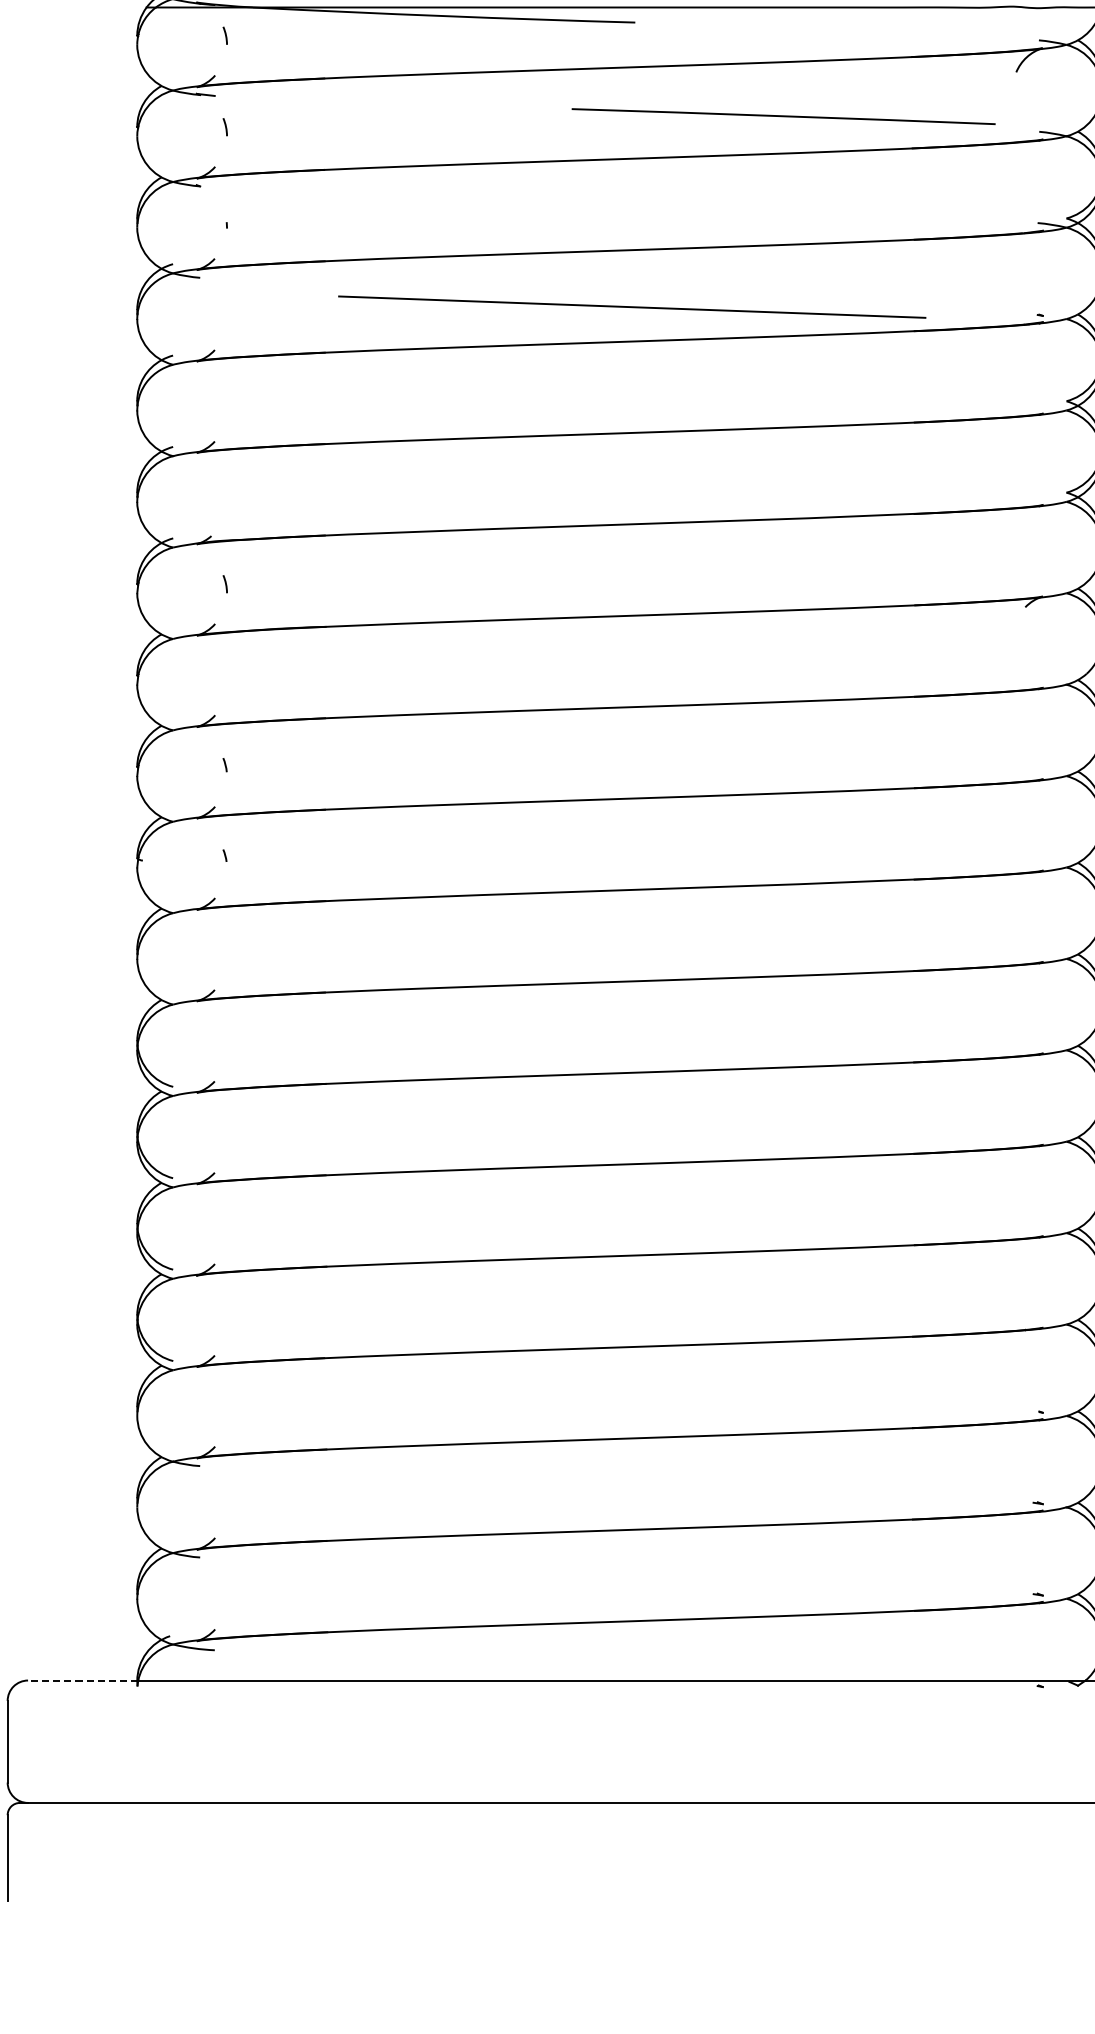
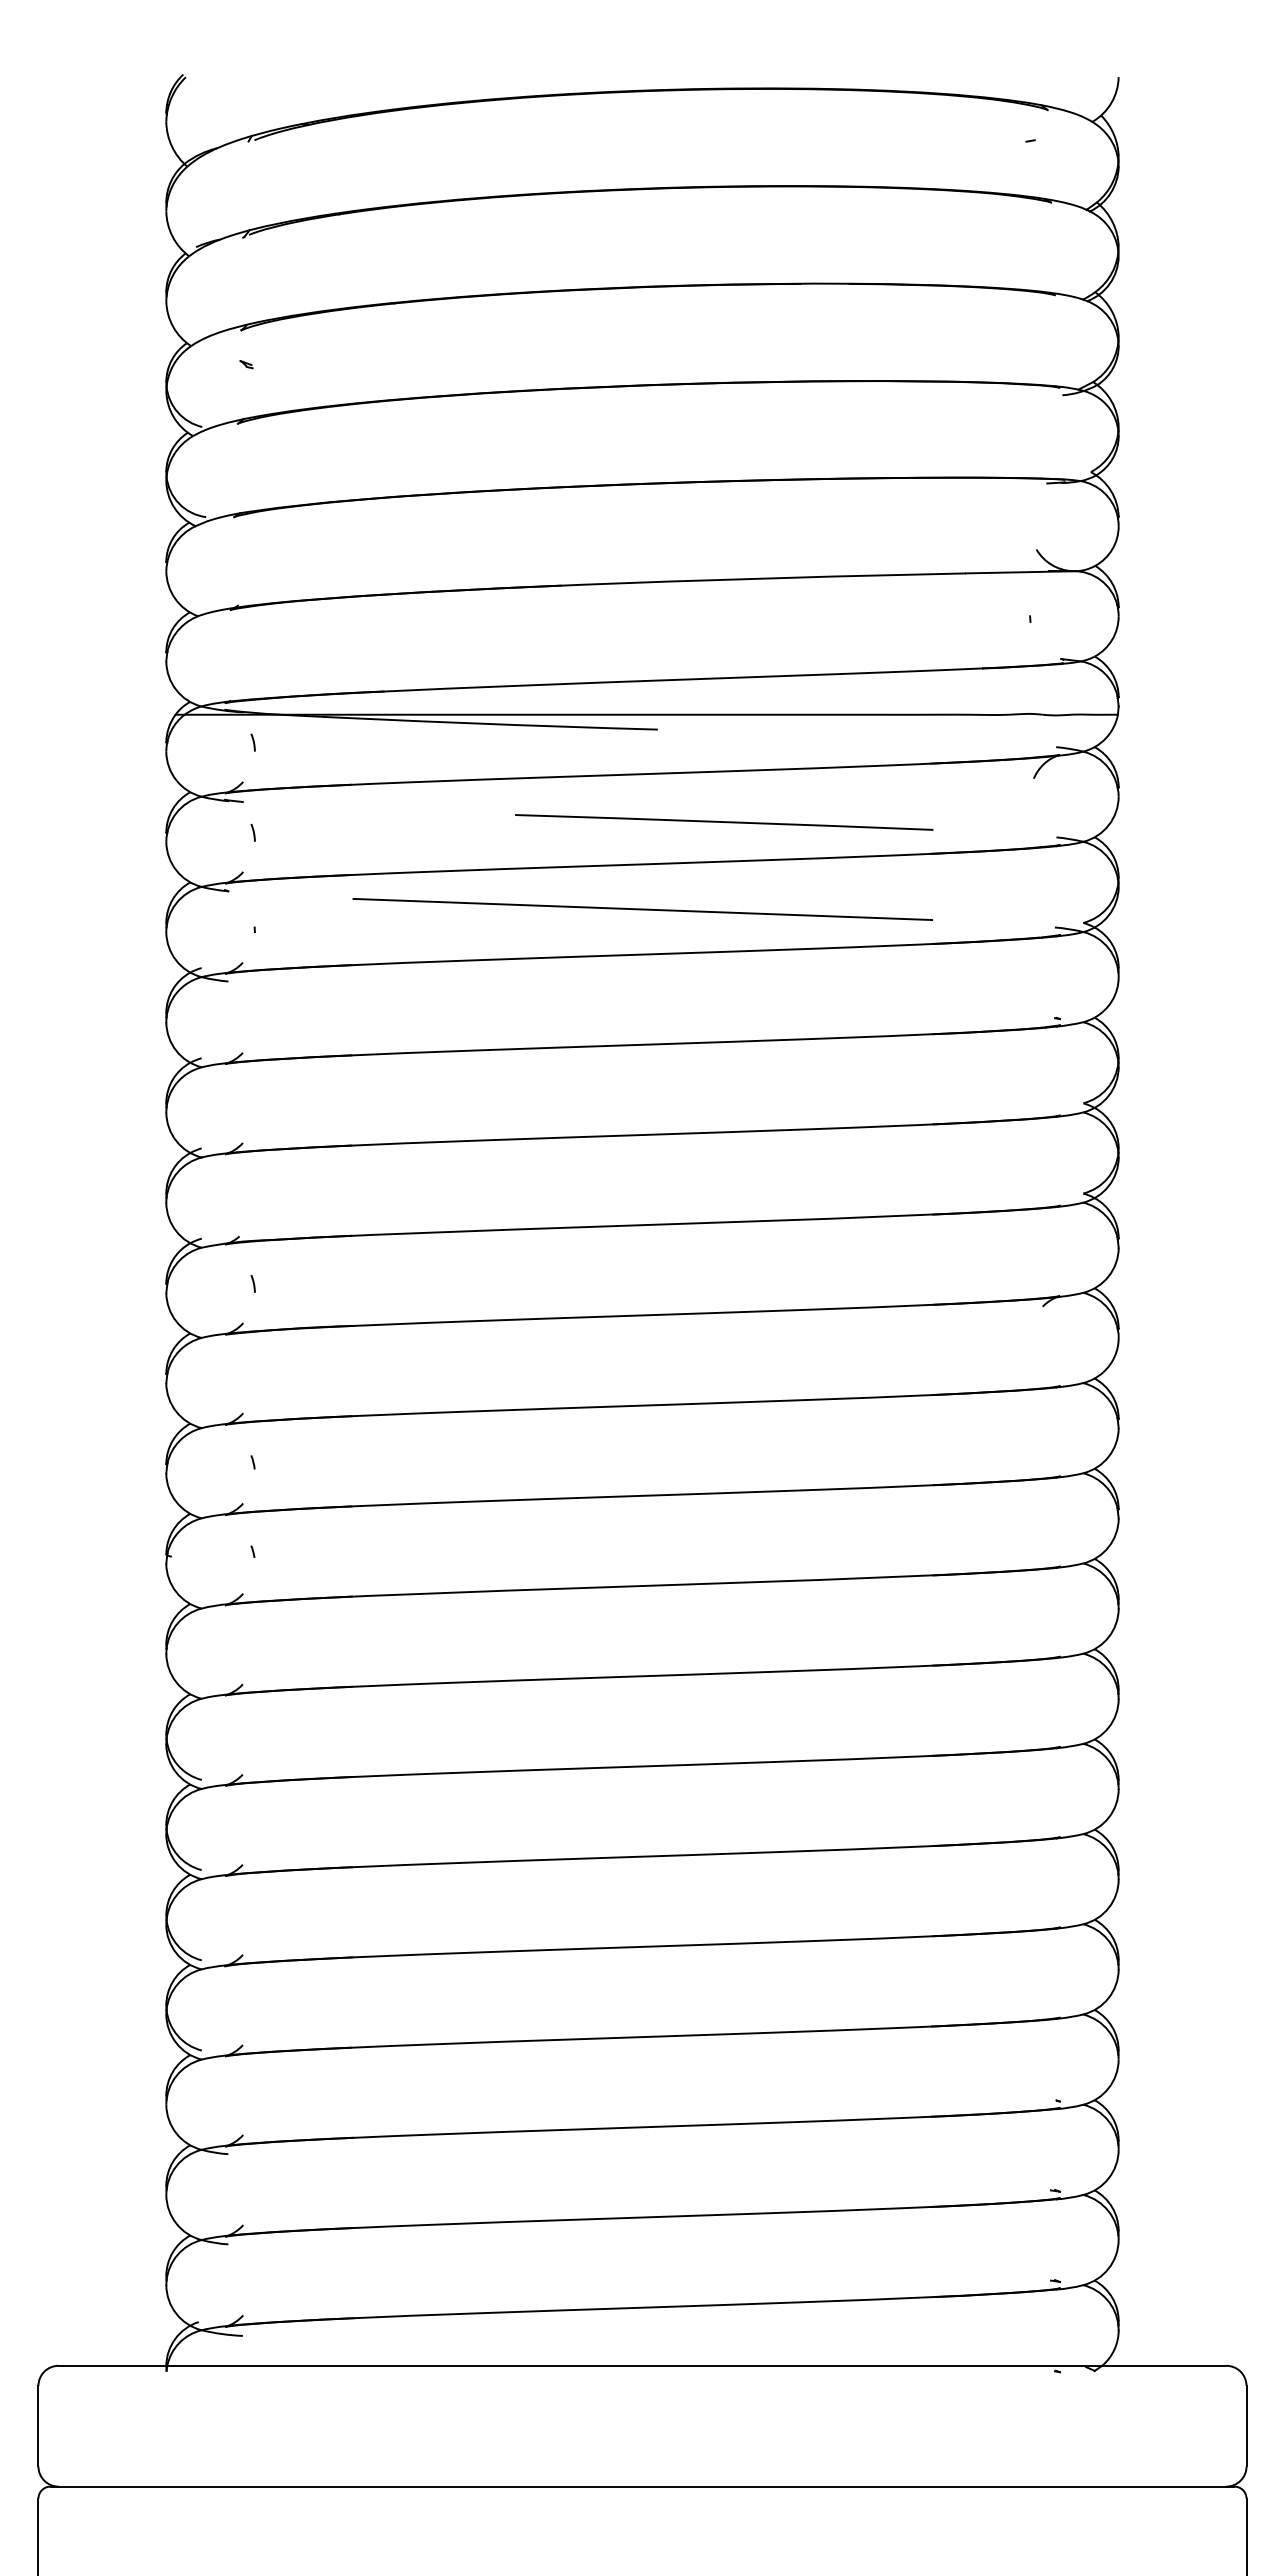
line: (783, 116) -> (724, 822), moved
line: (631, 307) -> (642, 909), moved
line: (82, 1680) -> (112, 2365), dashed -> solid

